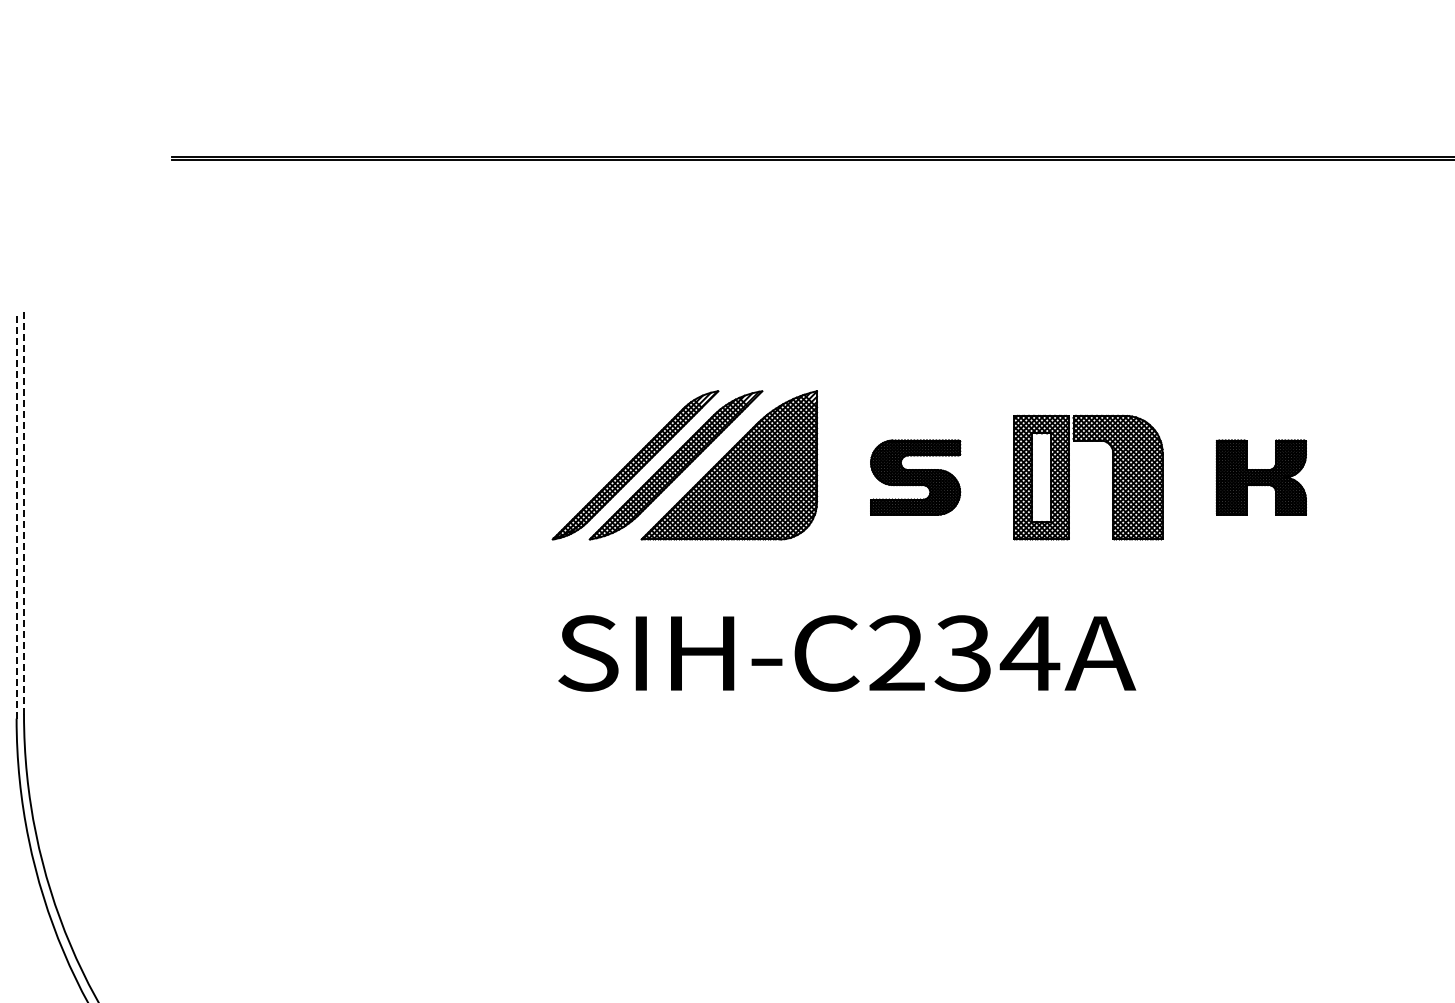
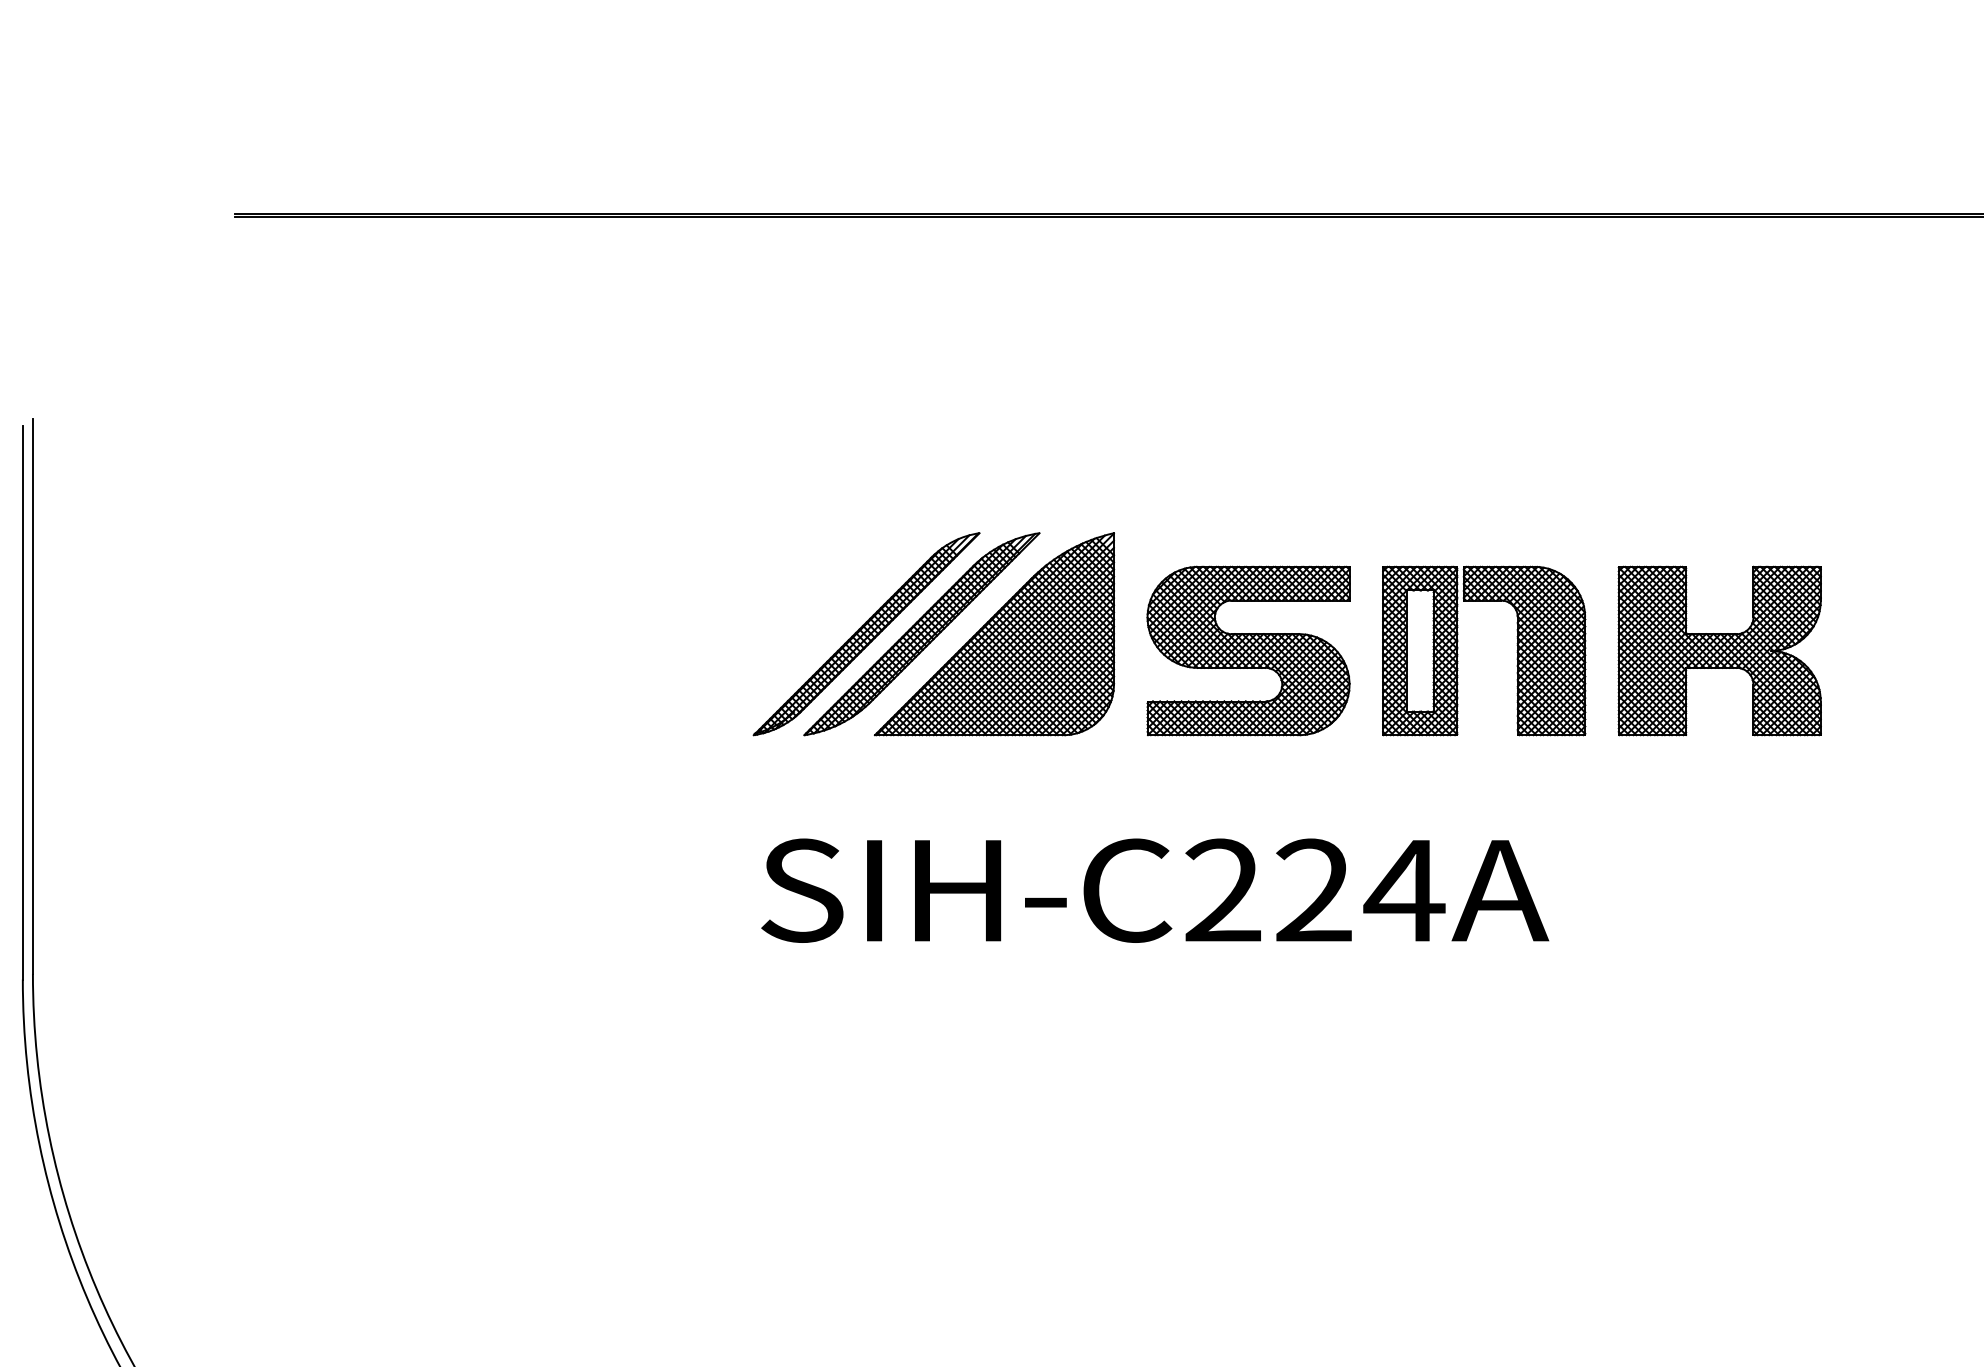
part: (915, 477) -> (1248, 650), size x1.67
part: (1261, 477) -> (1720, 650), size x1.67
line: (24, 510) -> (33, 695), dashed -> solid
line: (16, 515) -> (22, 702), dashed -> solid
text: (962, 653) -> (1312, 890), SIH-C234A -> SIH-C224A

